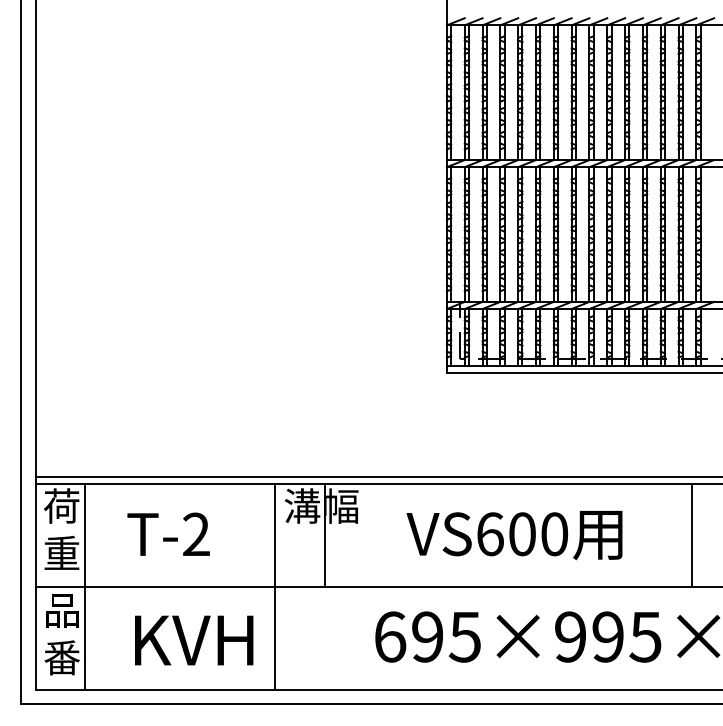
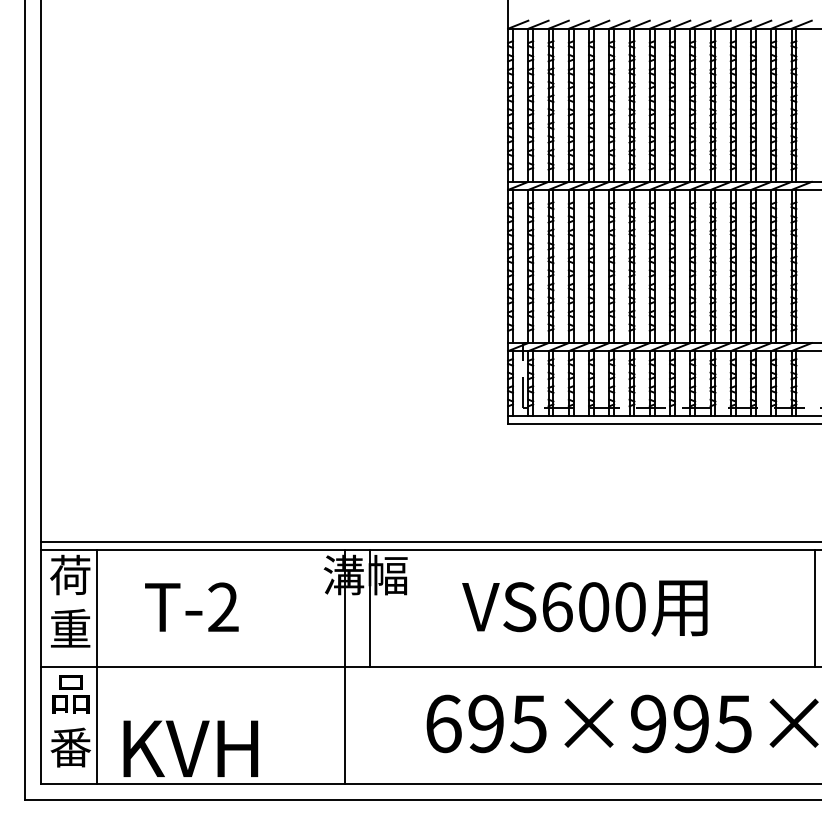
line: (691, 534) -> (815, 607), moved
line: (275, 586) -> (345, 666), moved
text: (193, 640) -> (190, 748), moved

